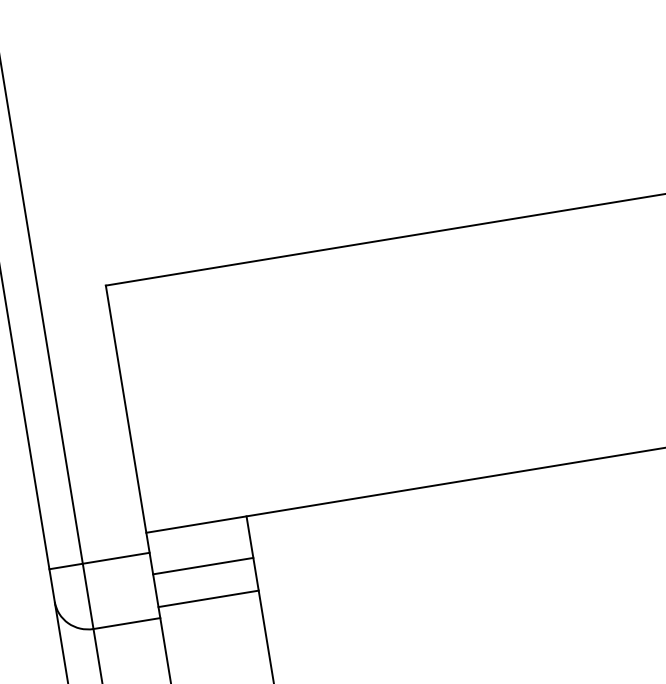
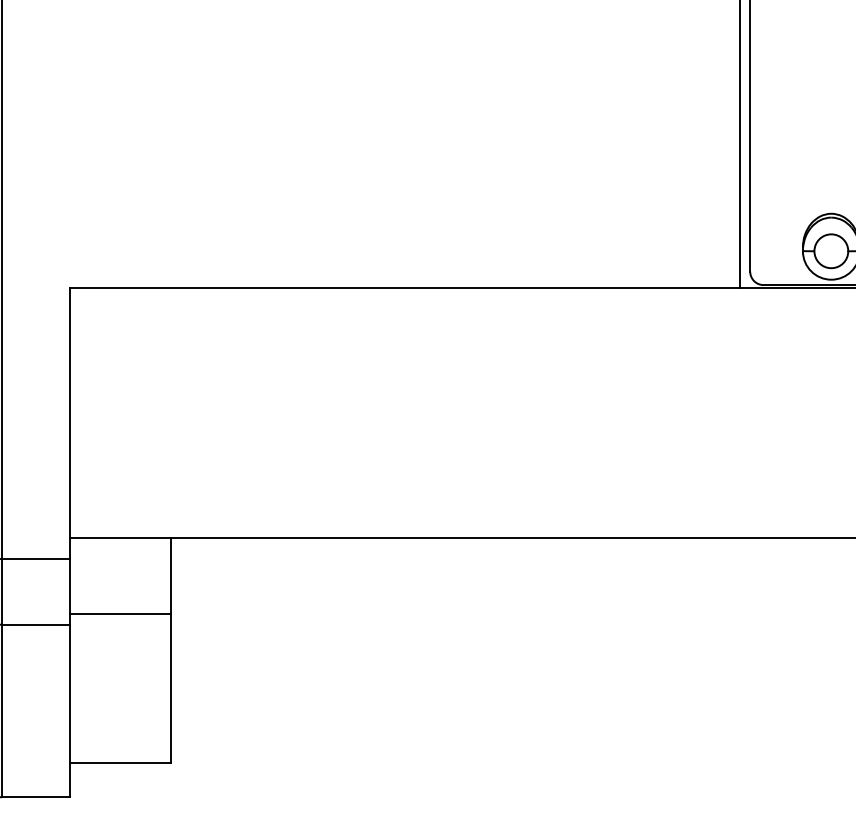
line: (203, 566) -> (120, 580), removed

